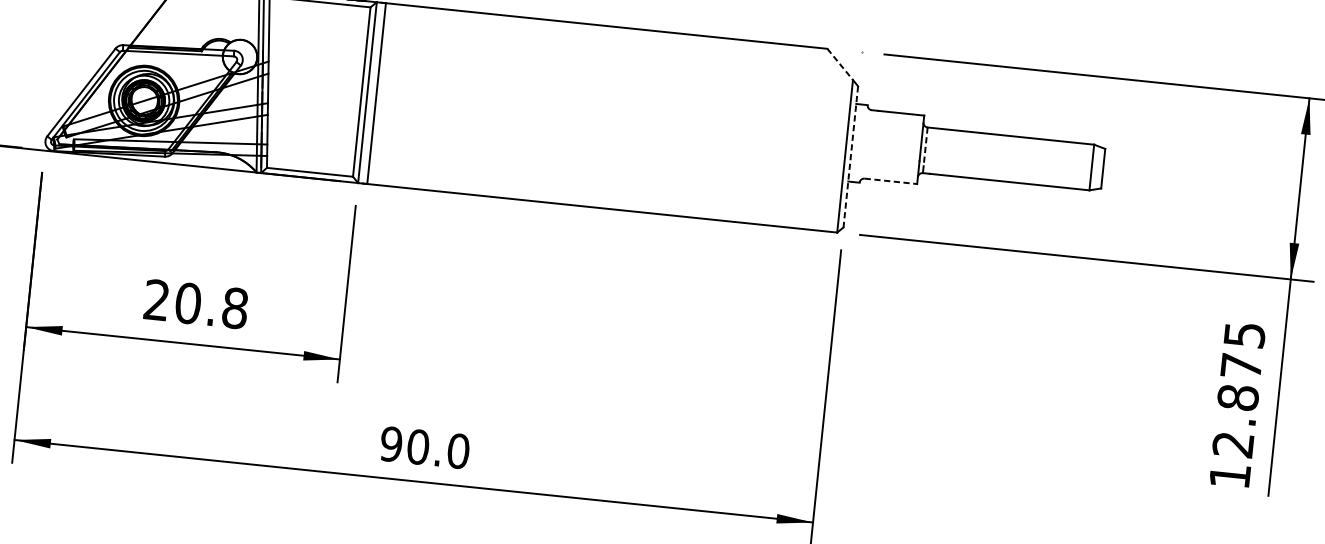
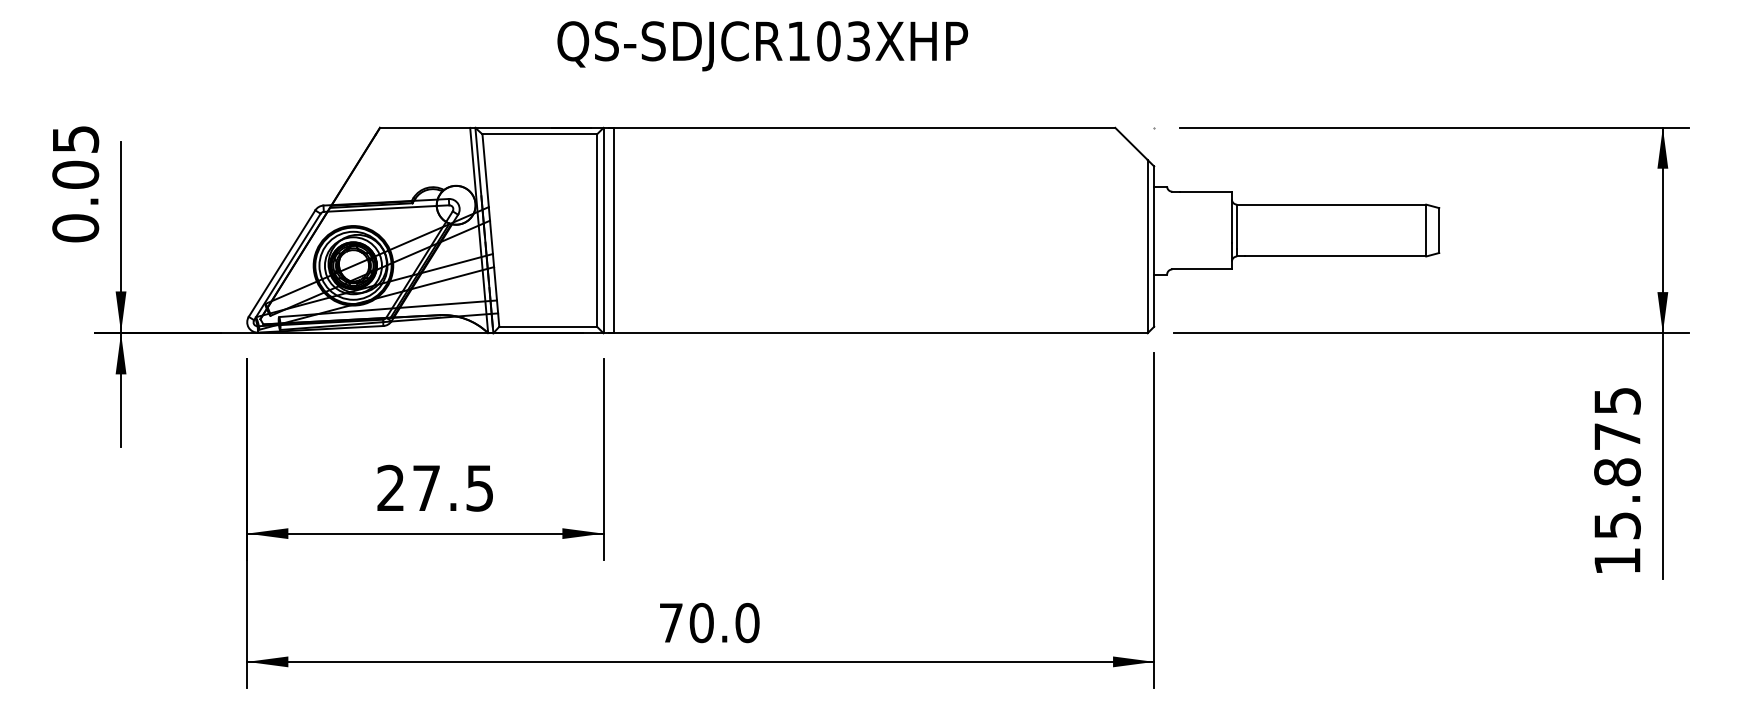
line: (840, 64) -> (1131, 143), dashed -> solid
line: (926, 146) -> (1237, 226), dashed -> solid
line: (851, 157) -> (1154, 247), dashed -> solid
line: (891, 181) -> (1202, 269), dashed -> solid
text: (212, 305) -> (453, 487), 20.8 -> 27.5
text: (391, 444) -> (671, 623), 90.0 -> 70.0
text: (1233, 444) -> (1617, 525), 12.875 -> 15.875

